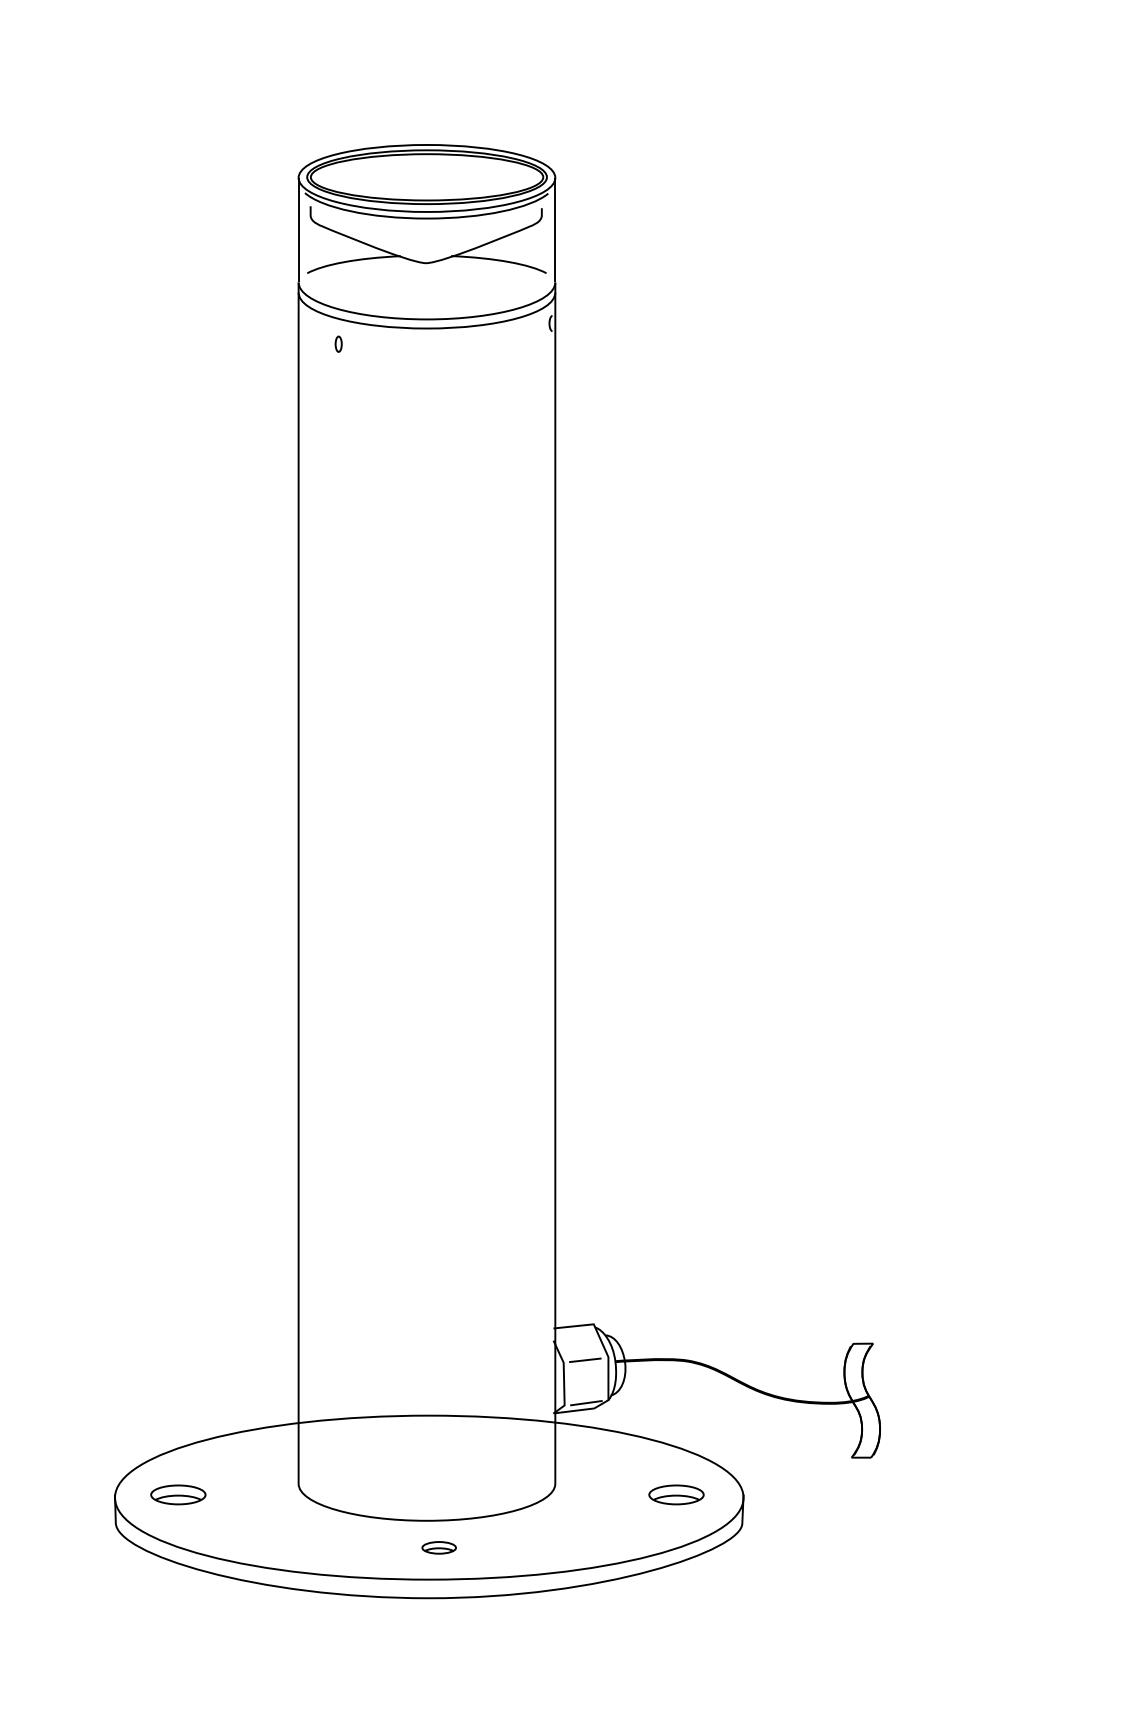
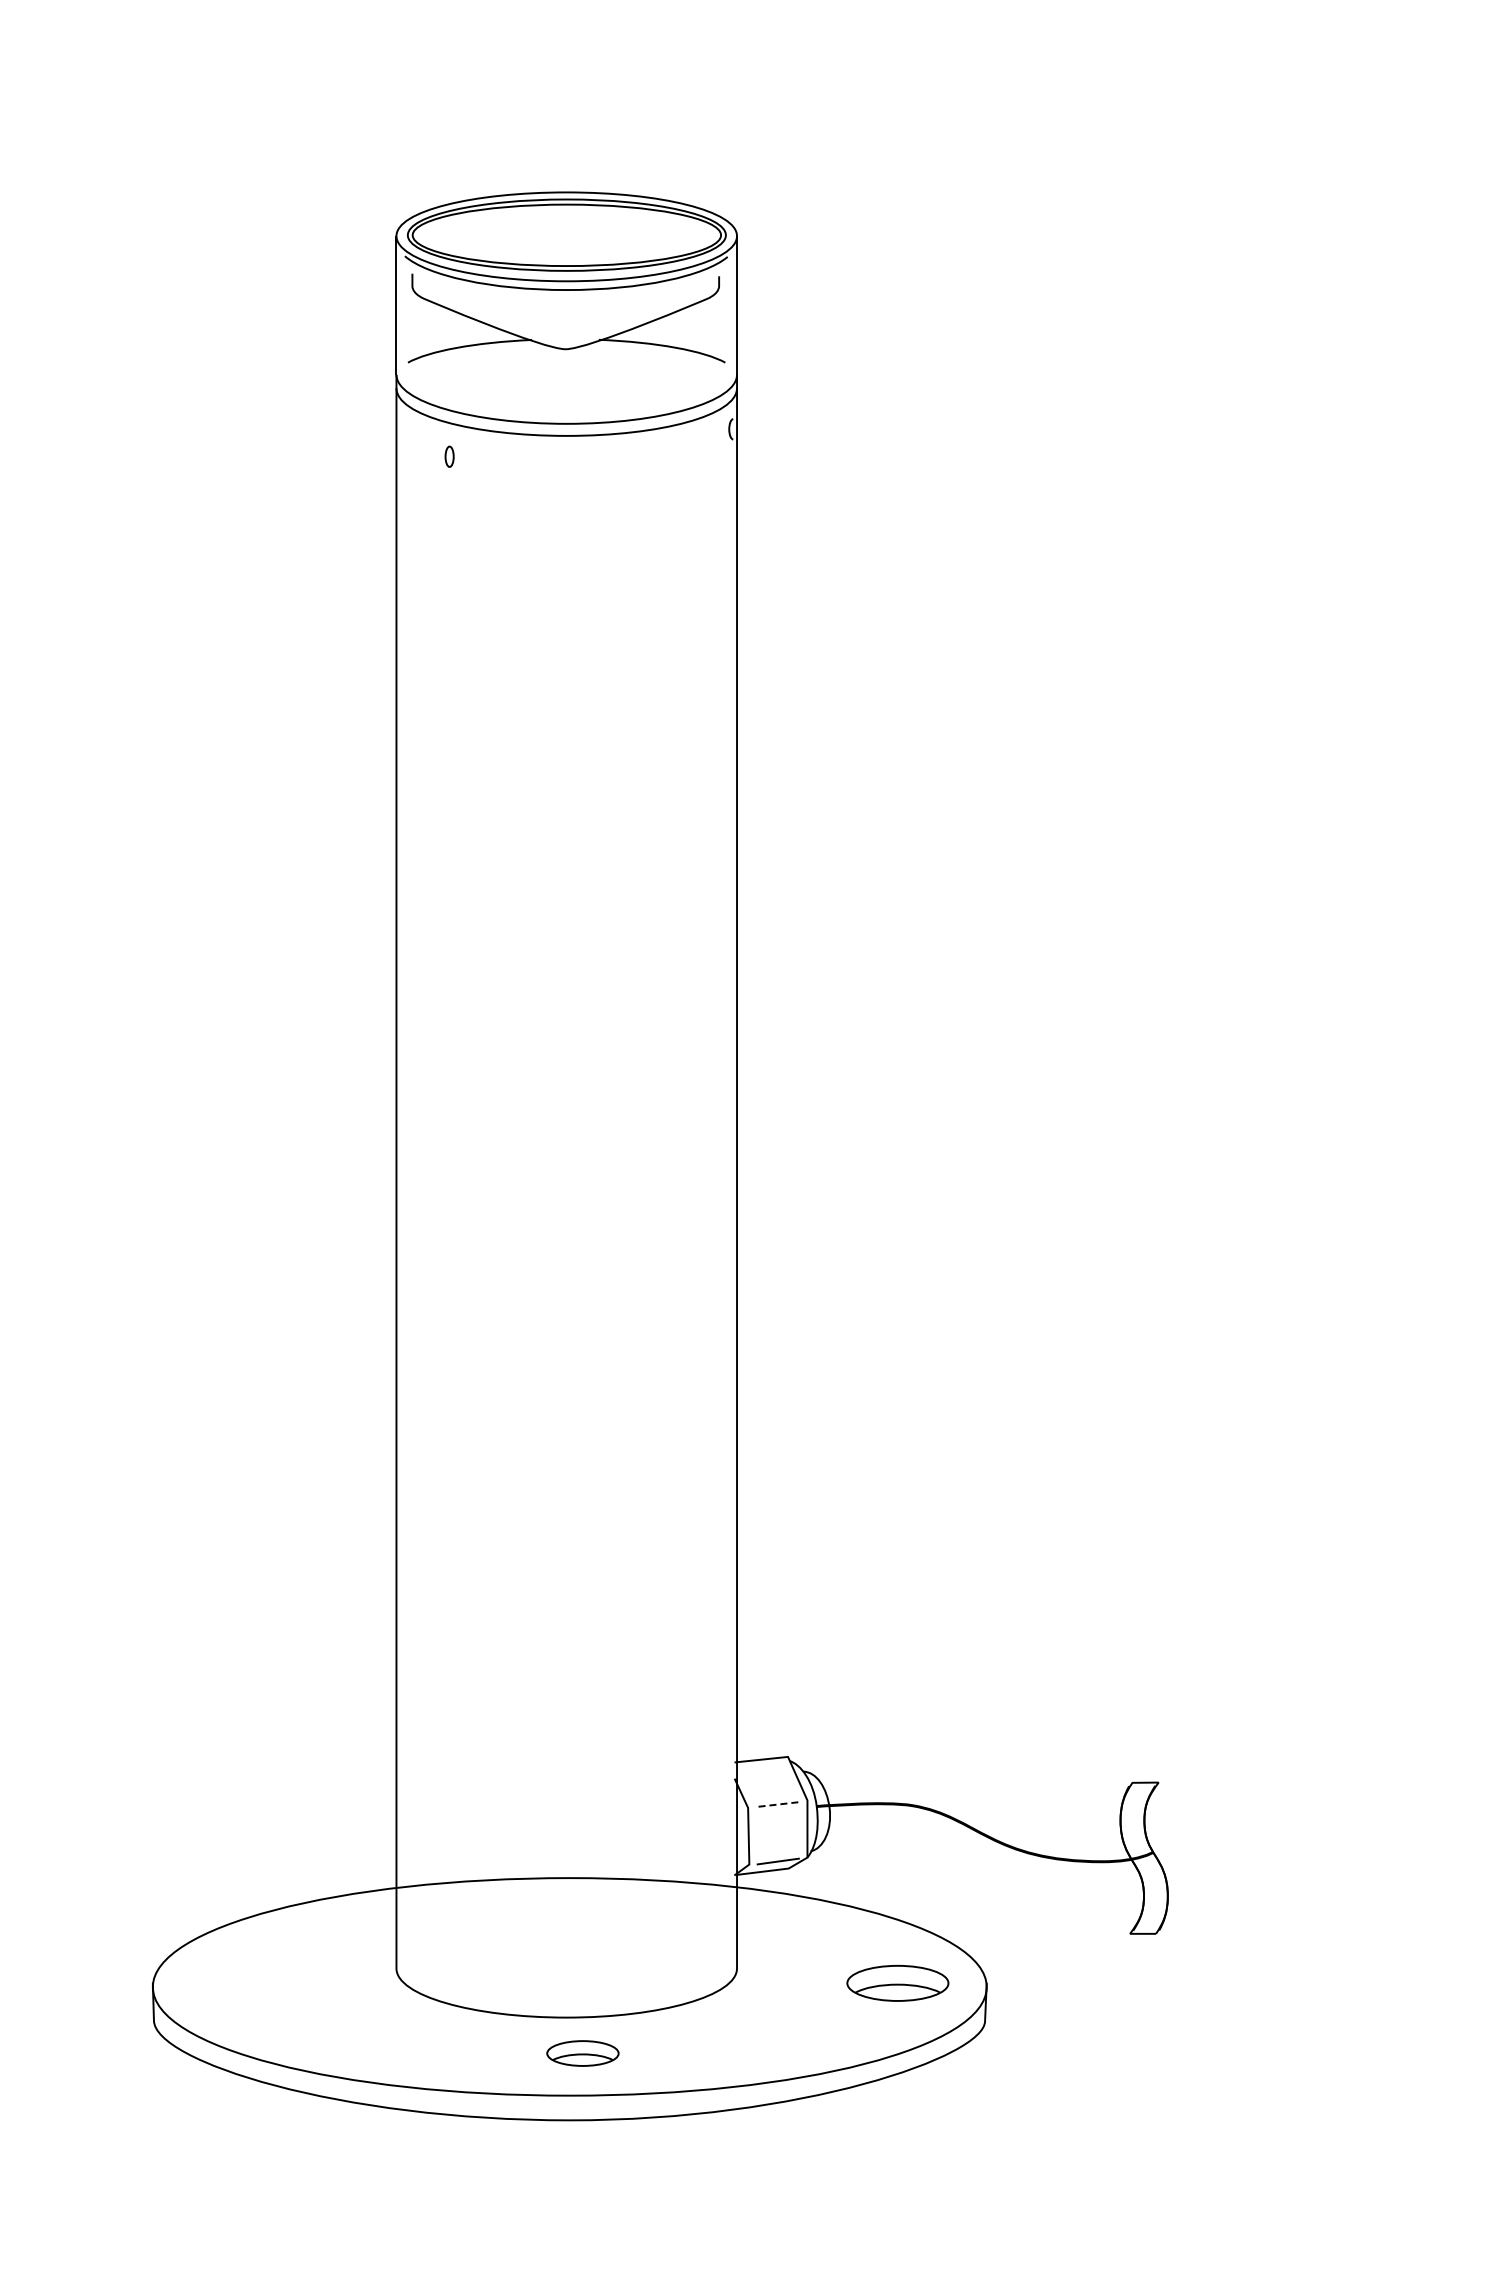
line: (585, 1360) -> (776, 1804), solid -> dashed
part: (178, 1494) -> (236, 1982), removed
part: (676, 1494) -> (897, 1982), size x1.4
part: (438, 1547) -> (582, 2053), size x1.6

